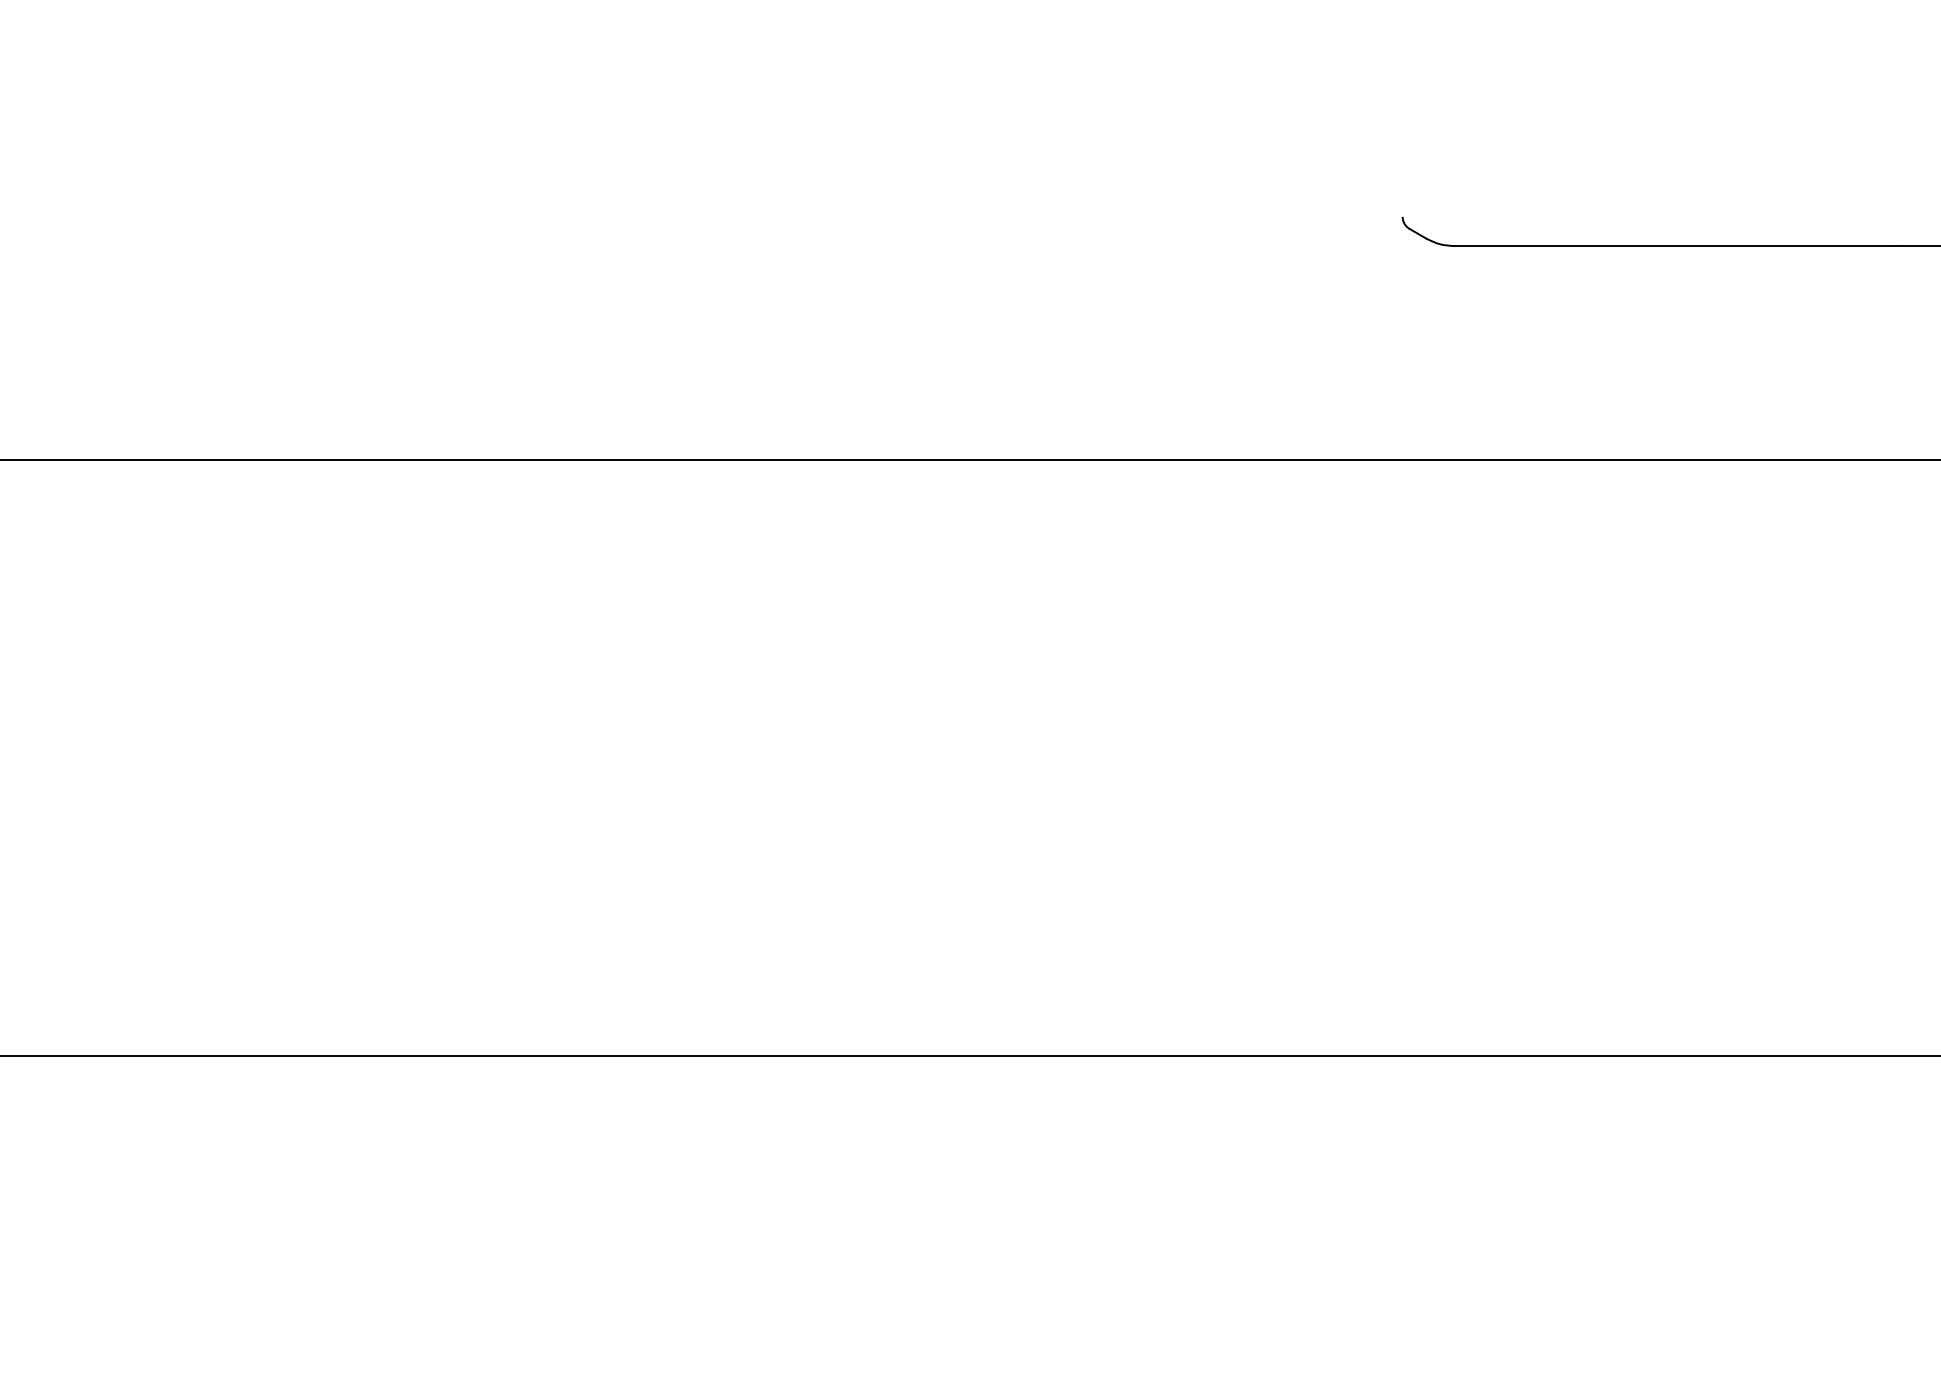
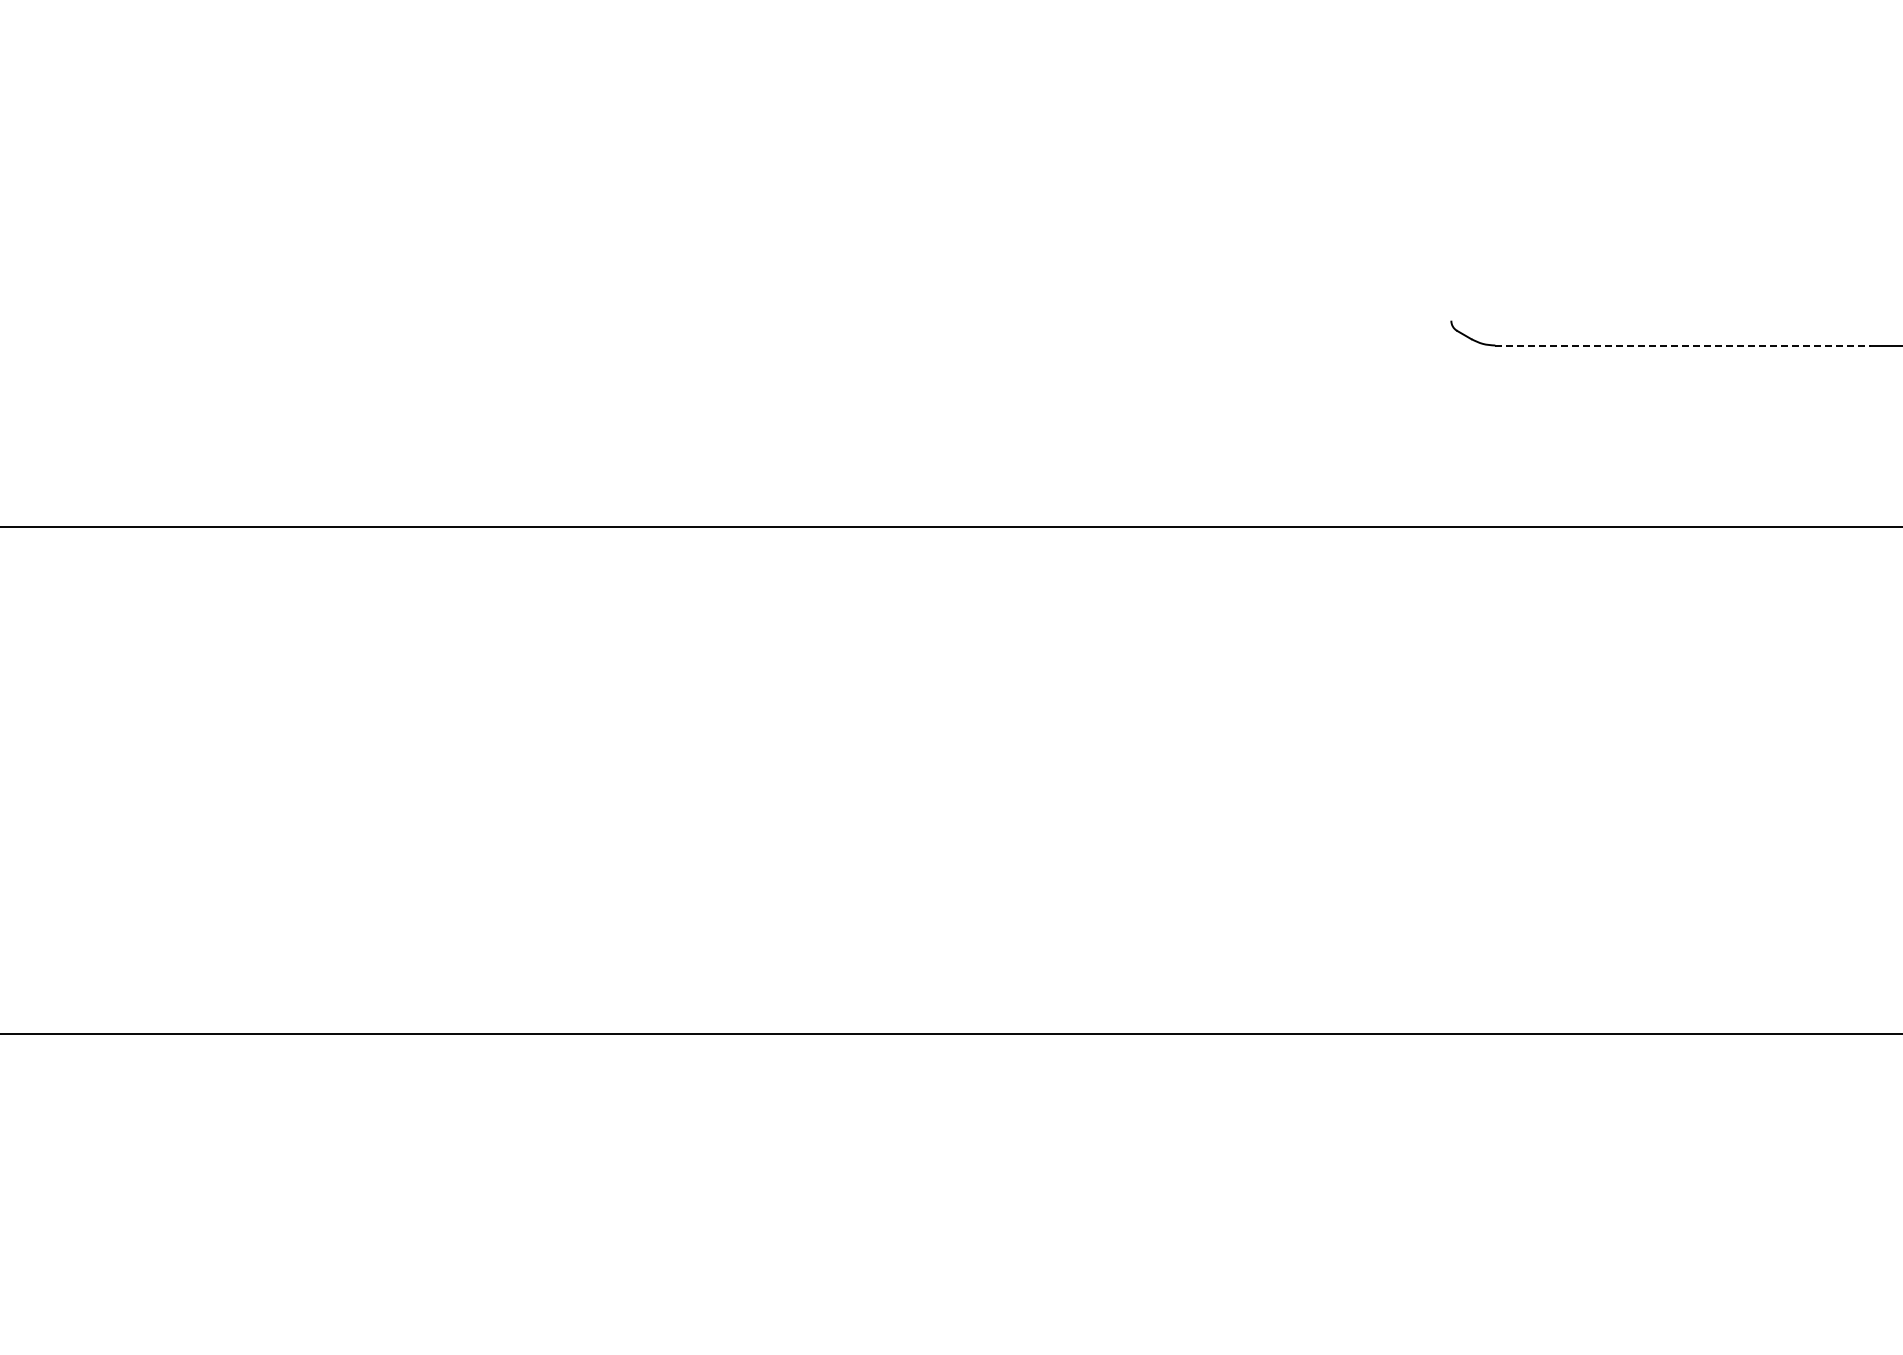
line: (1675, 246) -> (1683, 345), solid -> dashed

